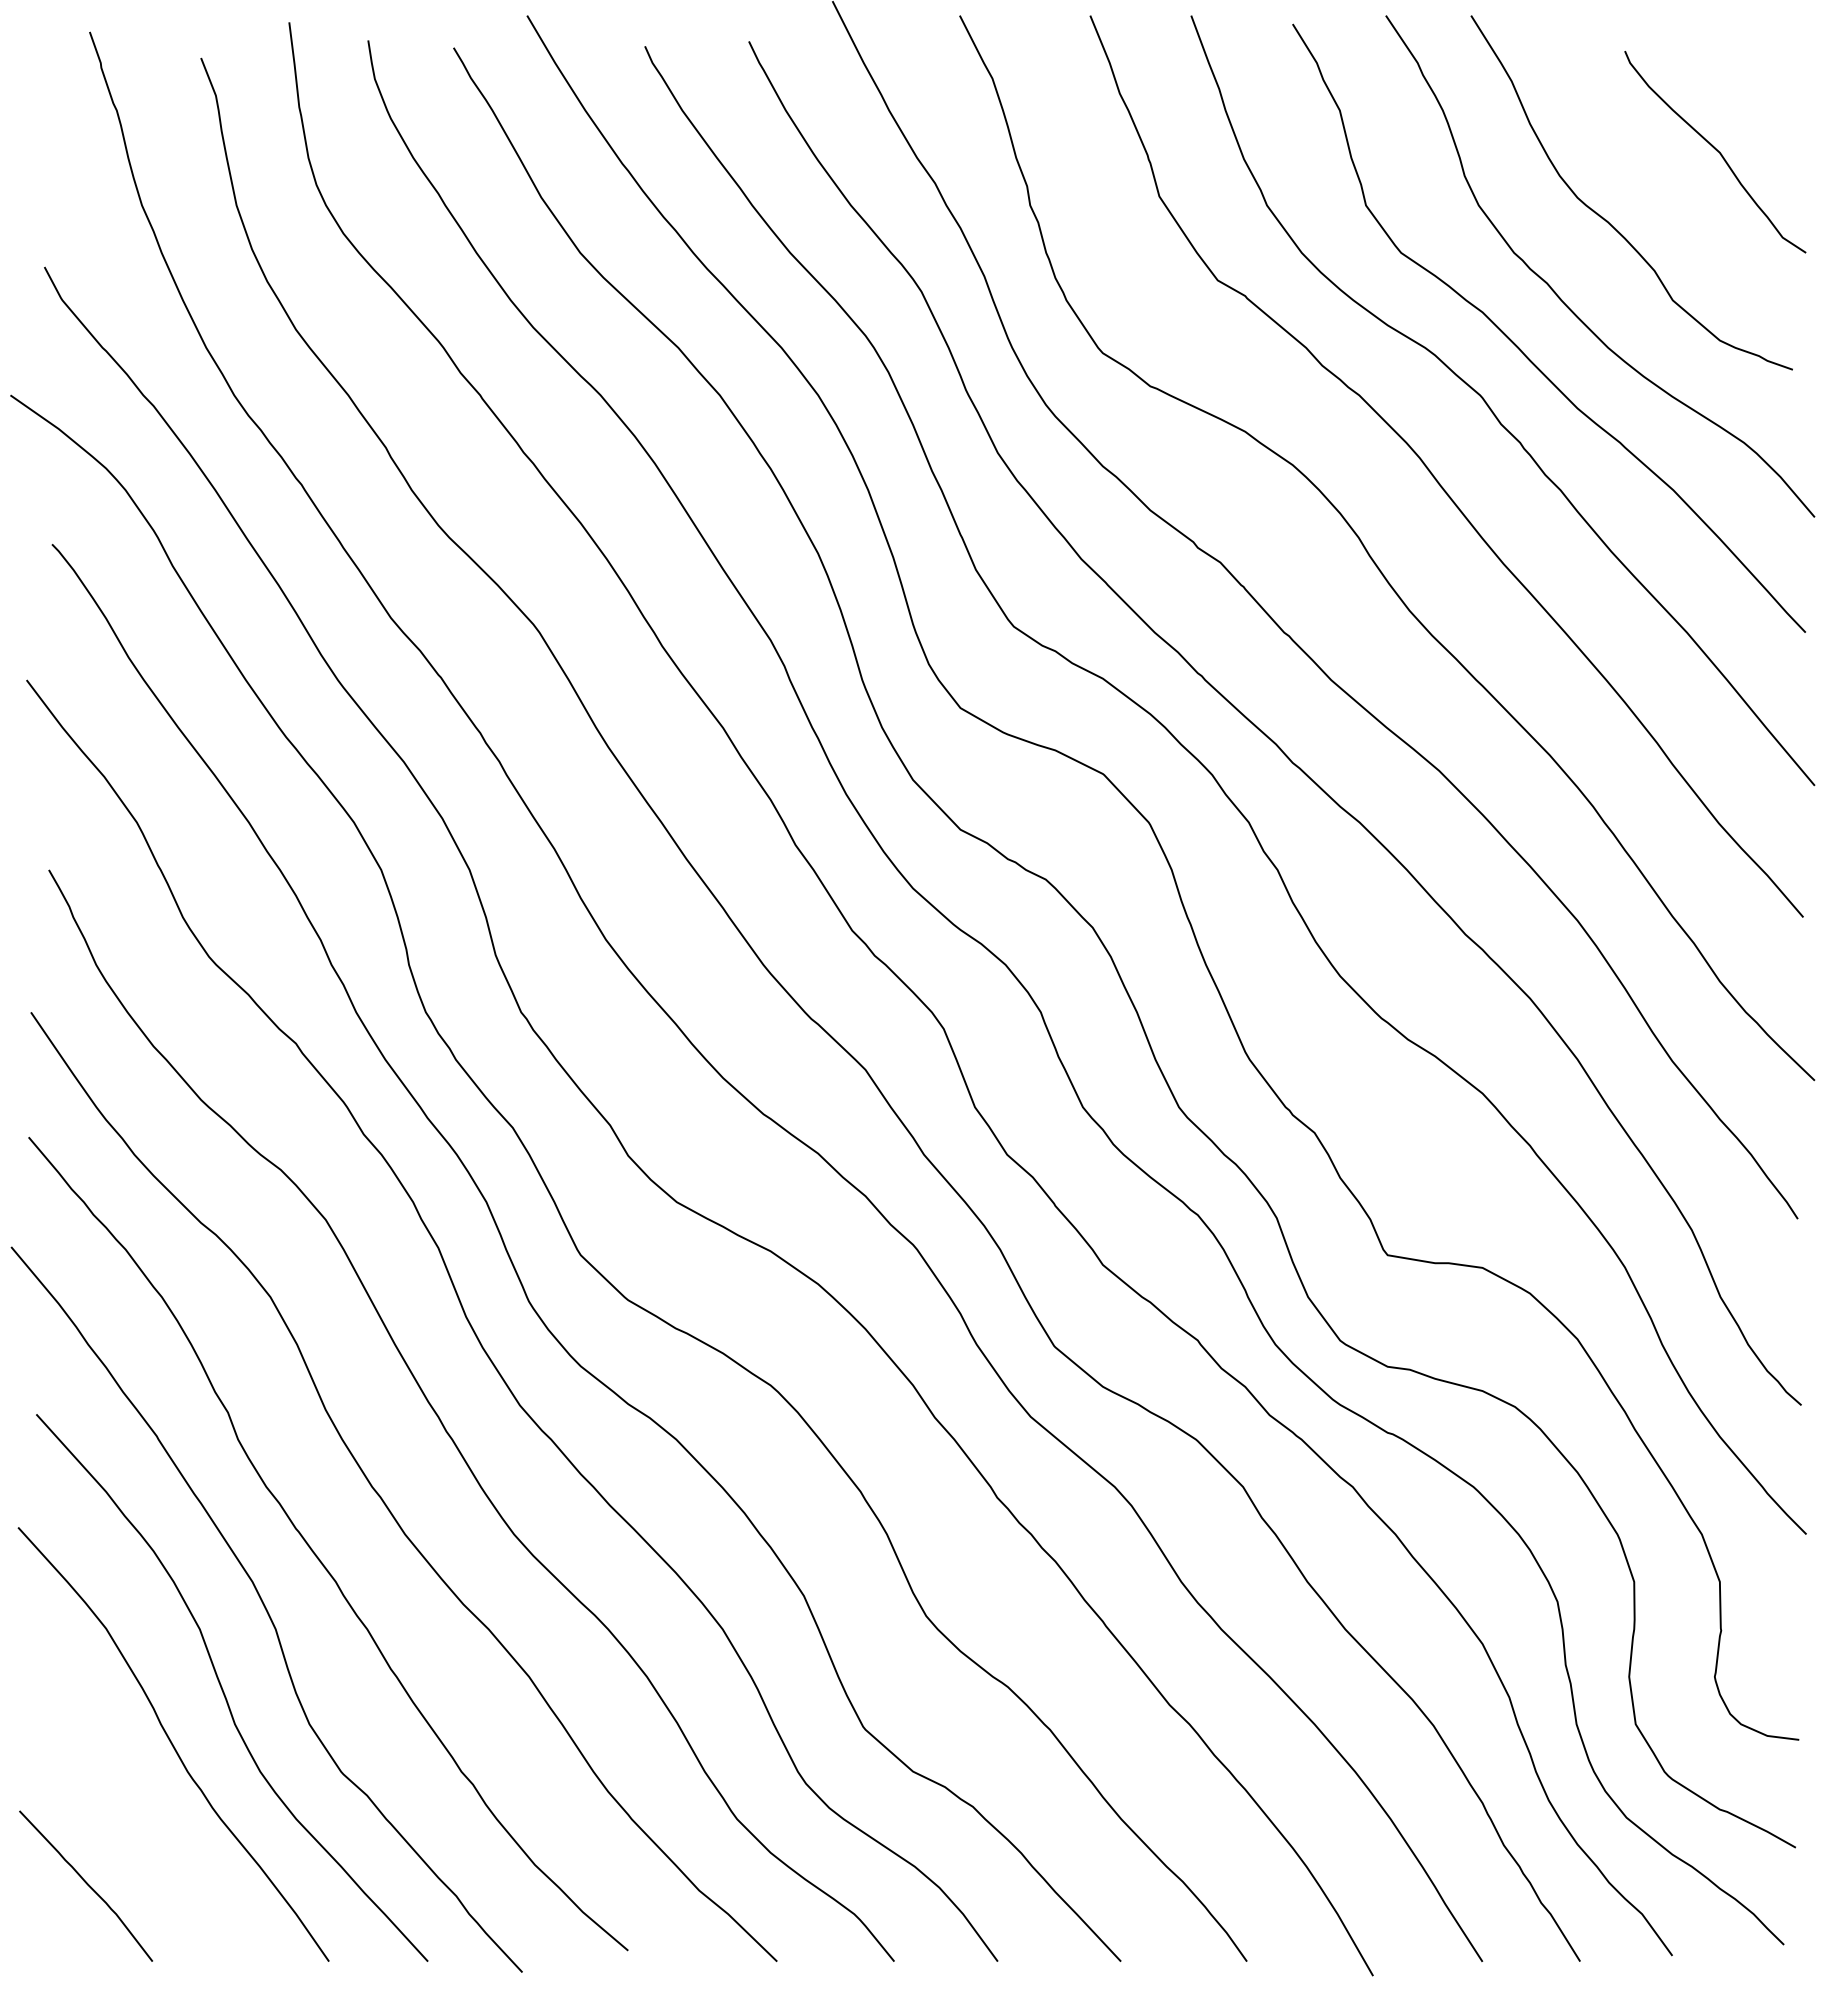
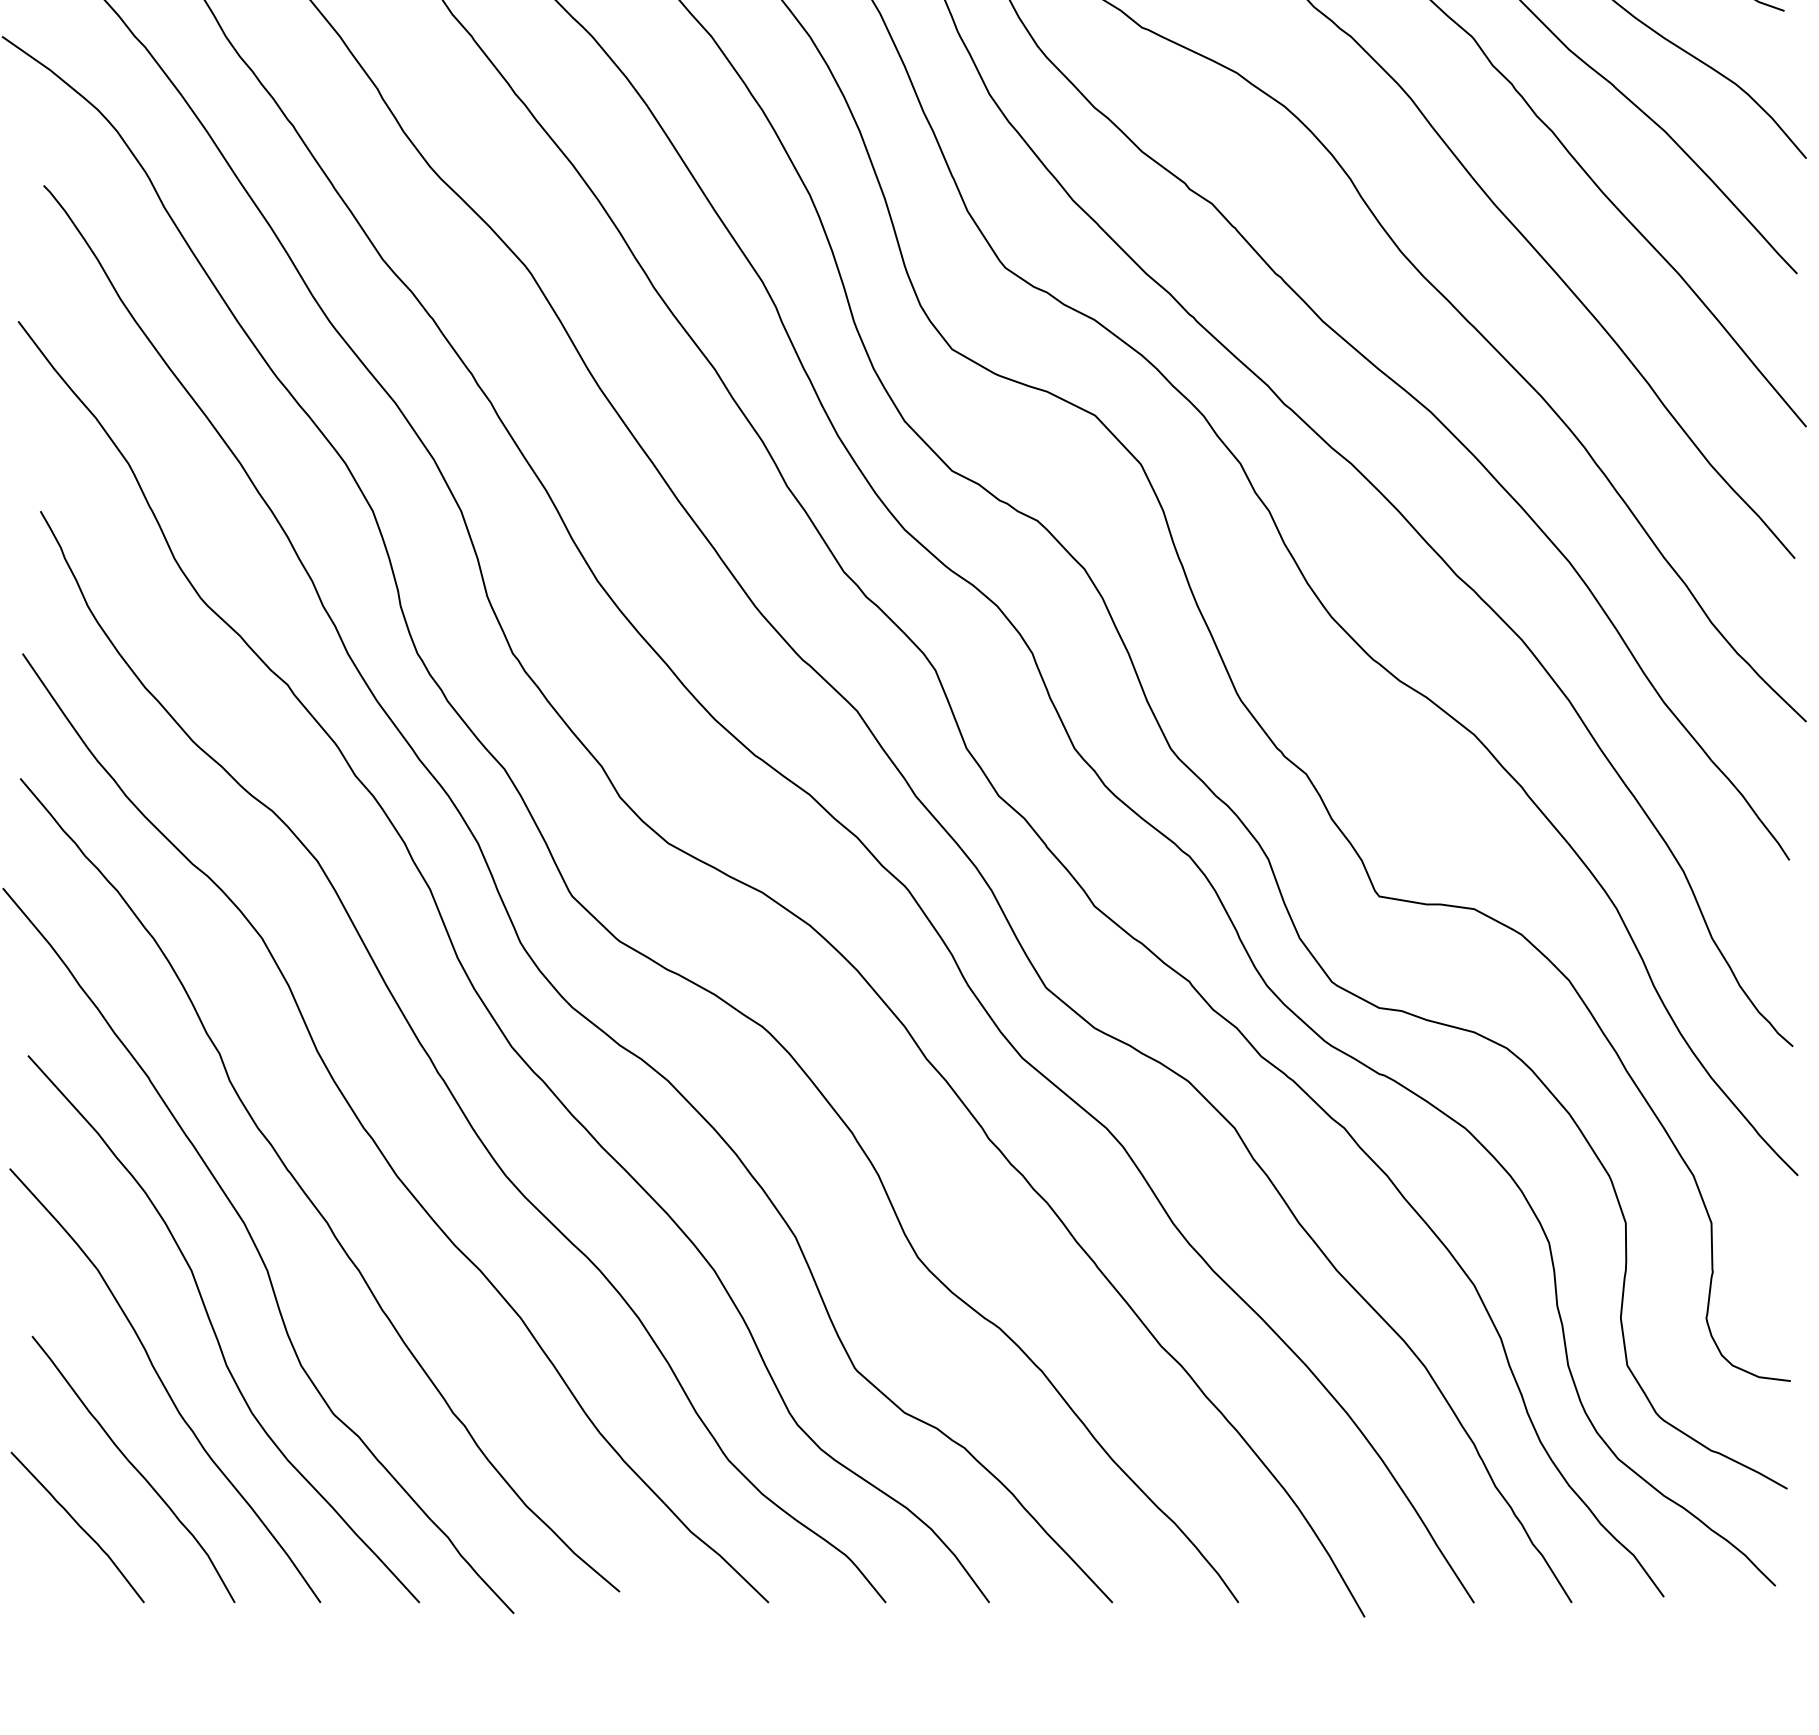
curve: (141, 1826) -> (133, 1467), added

